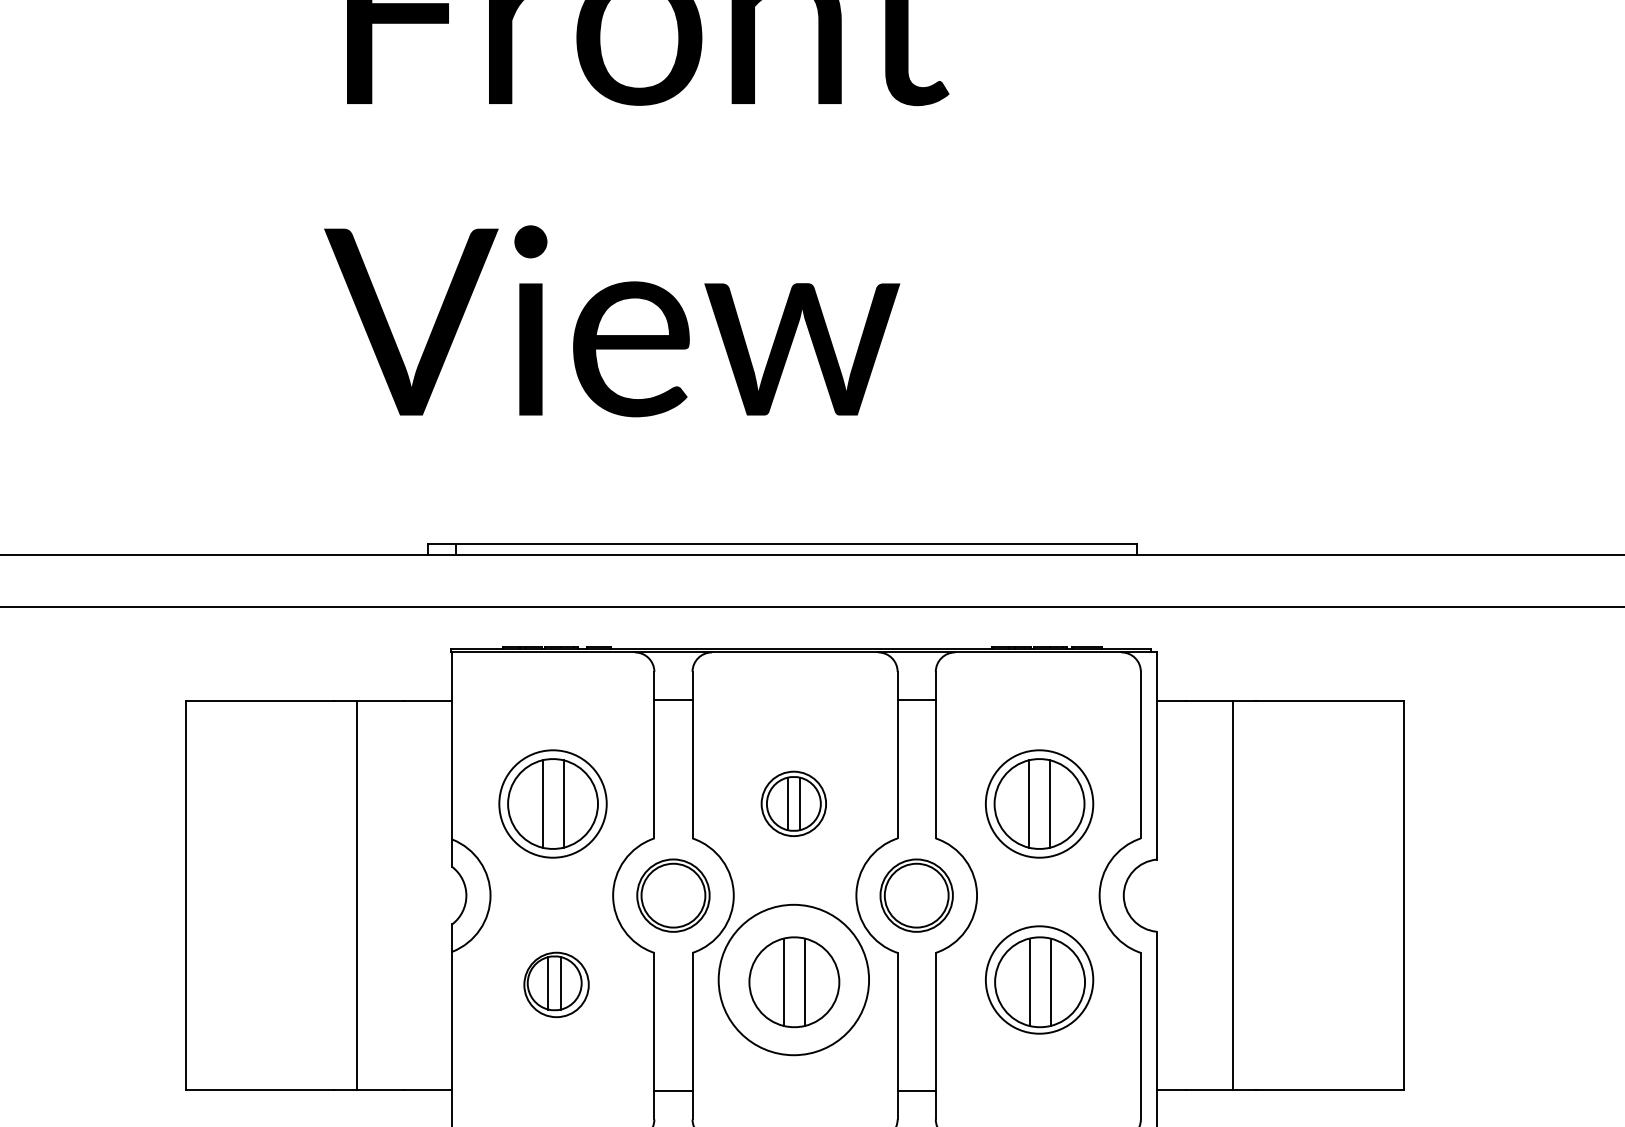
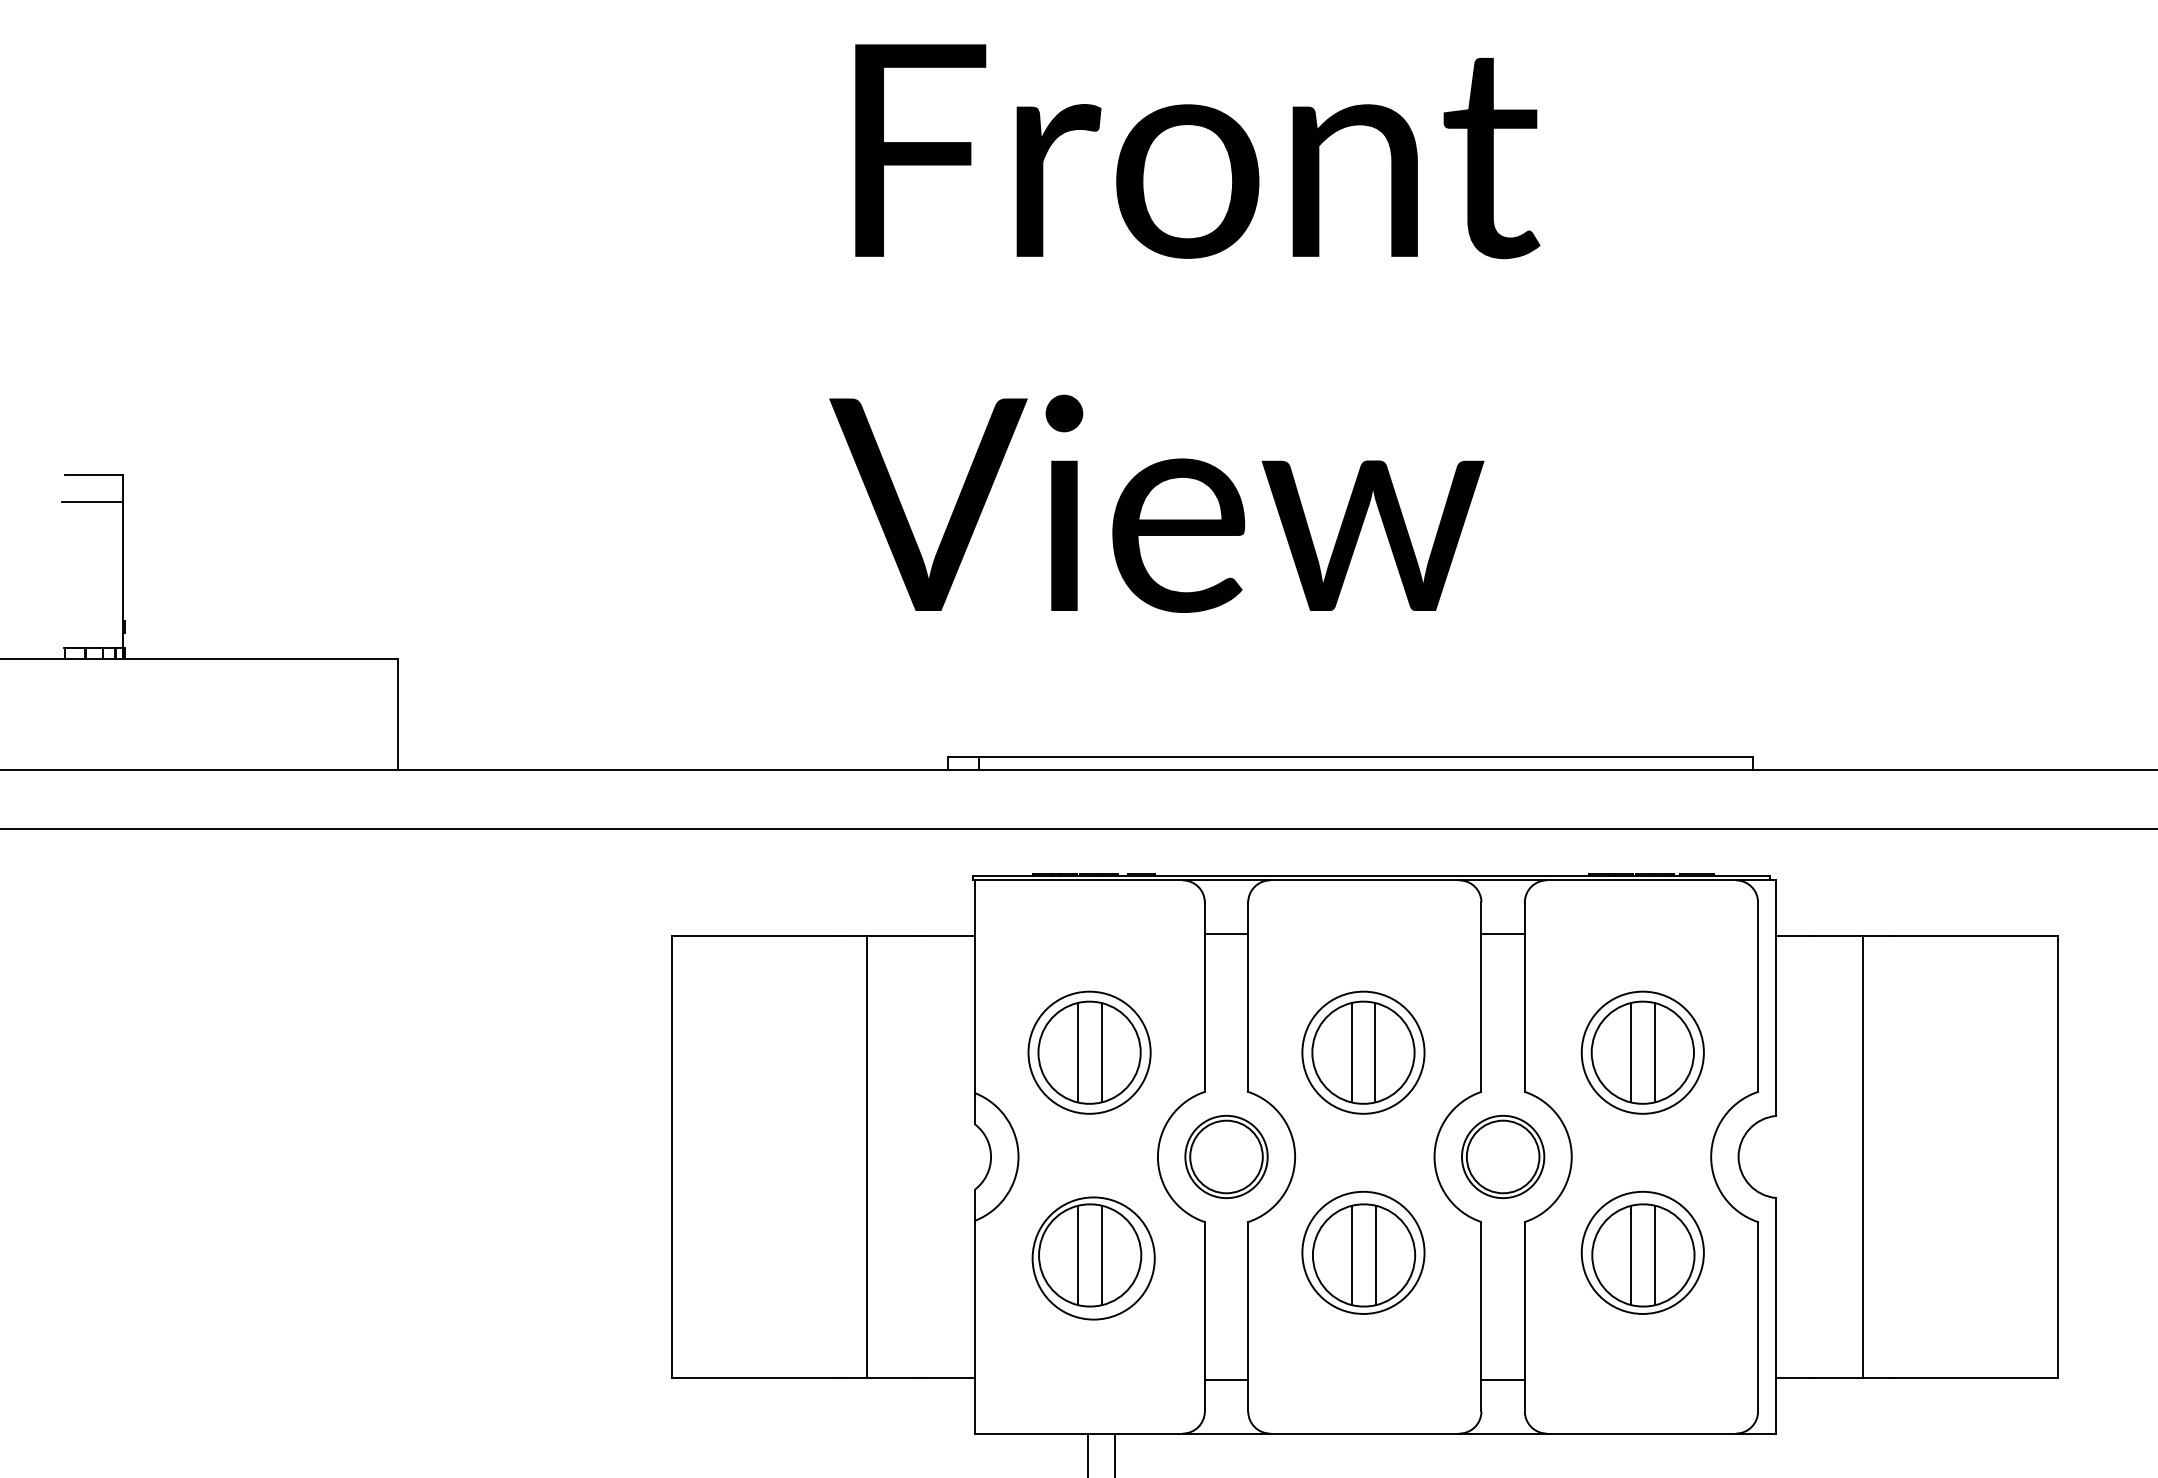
part: (793, 803) -> (1363, 1052), size x1.67
circle: (793, 979) -> (1363, 1252), size x0.71
part: (556, 984) -> (1093, 1258), size x1.67

